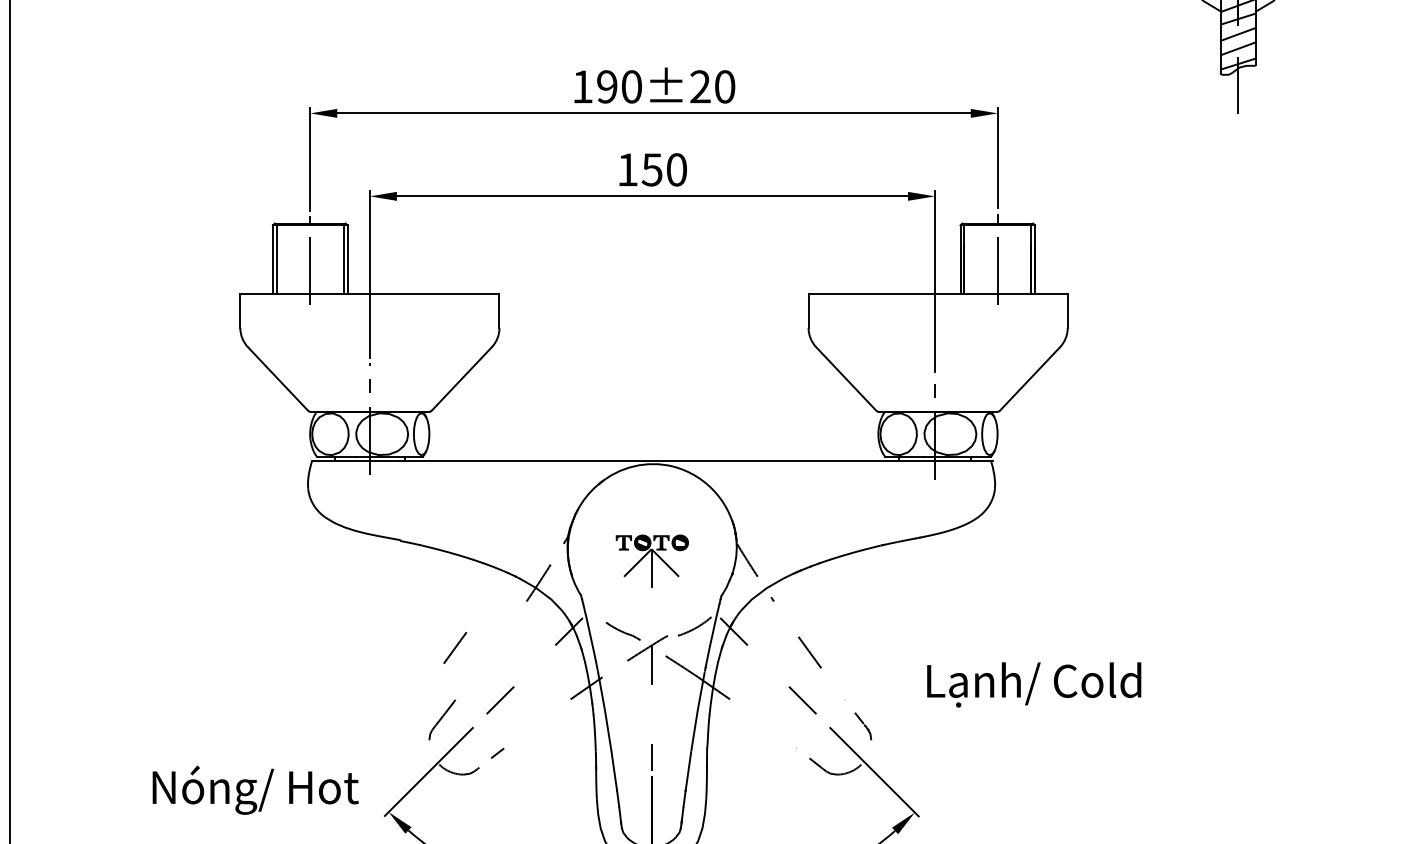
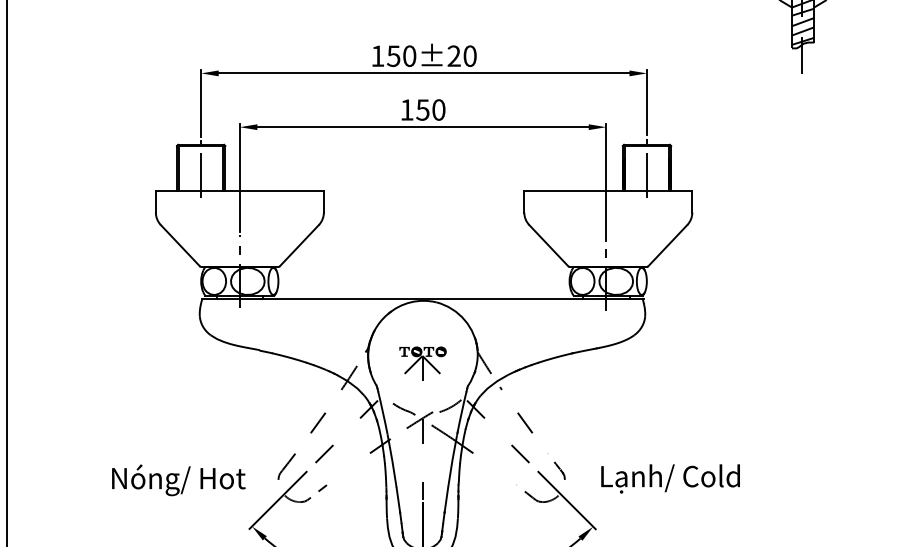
text: (606, 85) -> (393, 55), 190±20 -> 150±20
line: (455, 647) -> (318, 422), moved
text: (1034, 684) -> (670, 478), moved
text: (255, 790) -> (178, 480), moved

